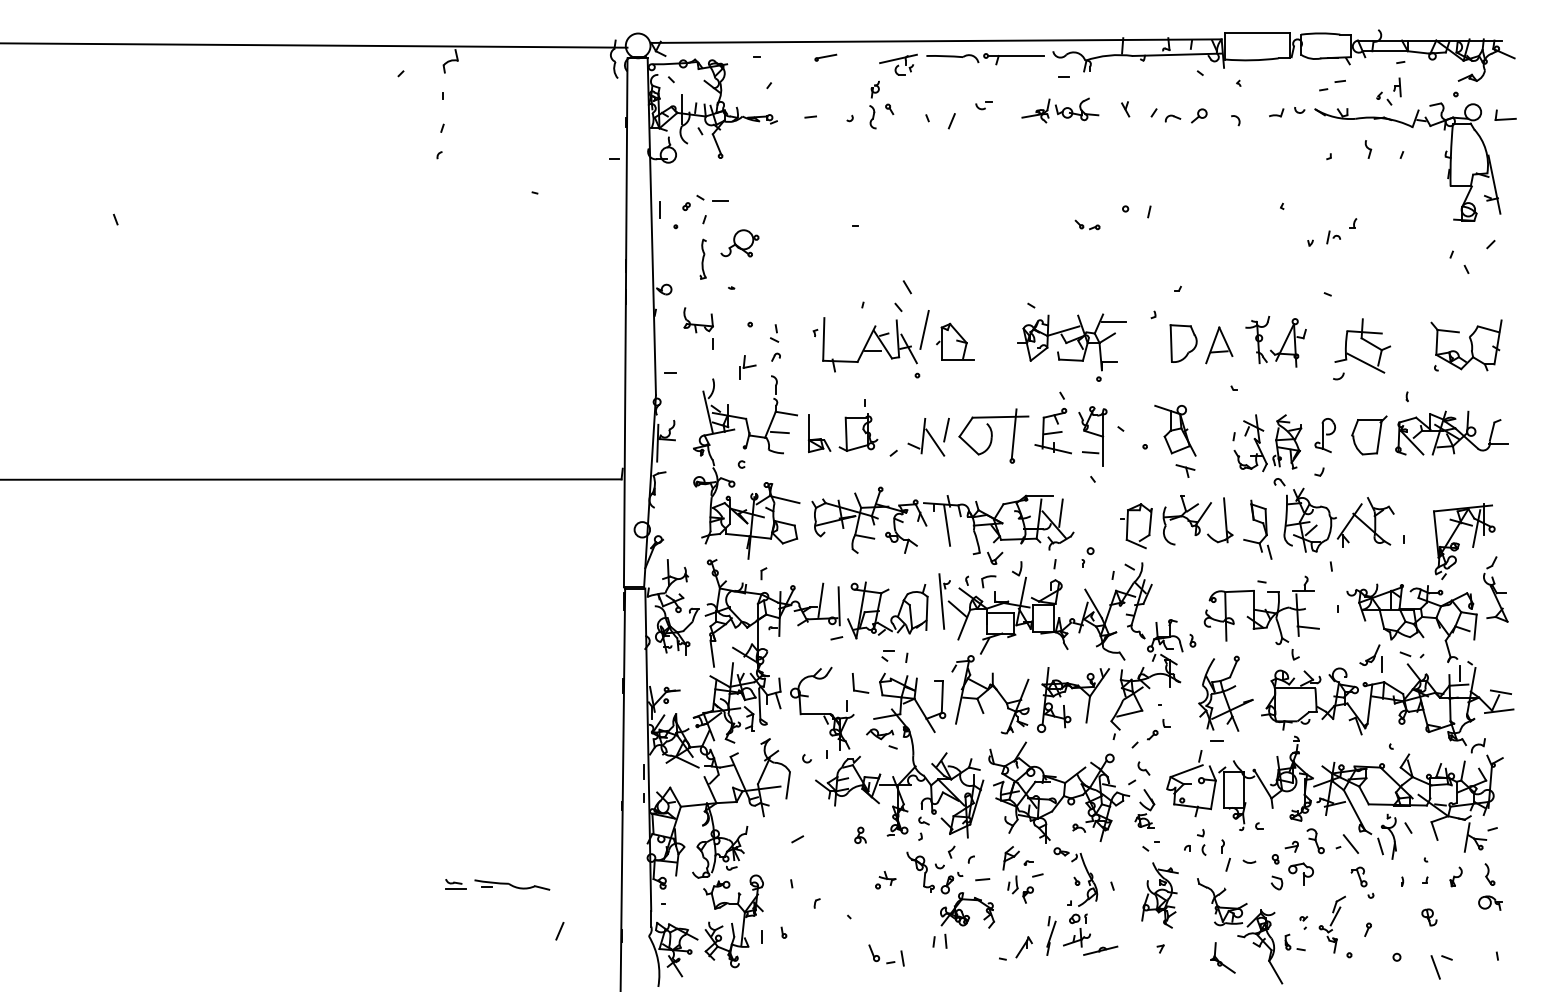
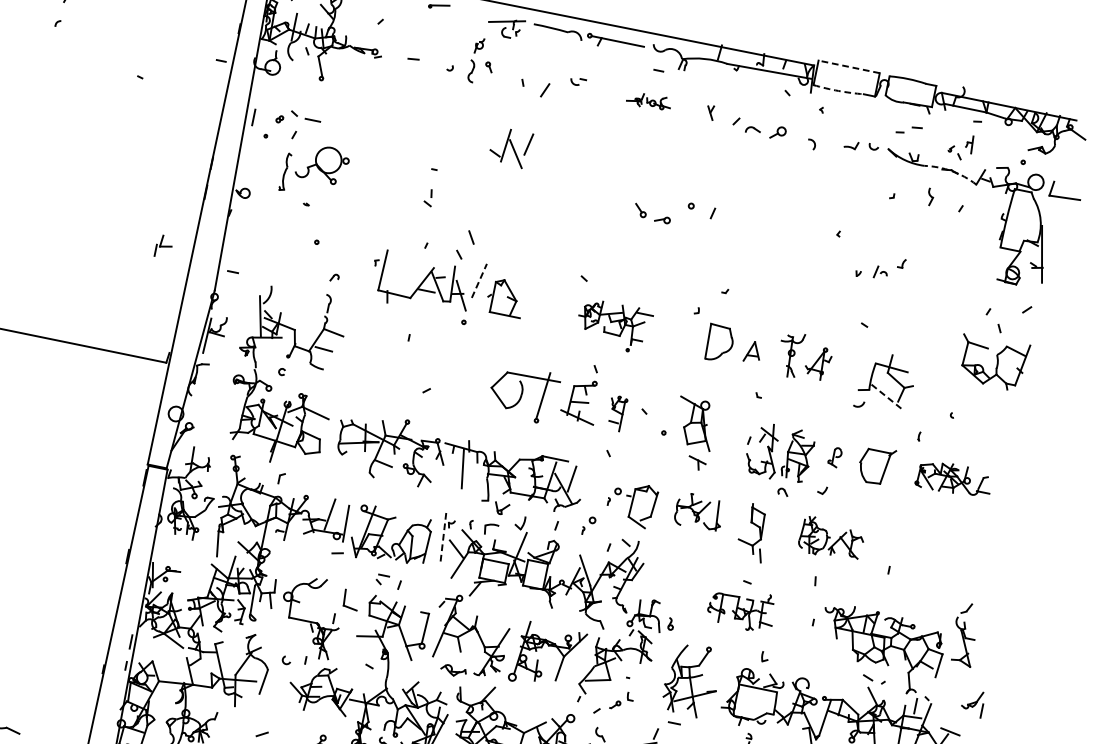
line: (1257, 33) -> (848, 66), solid -> dashed
arc: (1251, 60) -> (838, 91), solid -> dashed
part: (1060, 110) -> (649, 101), size x0.6
part: (1505, 114) -> (1065, 190), size x1.6
arc: (1384, 118) -> (951, 171), solid -> dashed
part: (1087, 224) -> (652, 213), size x1.6
part: (739, 243) -> (322, 164), size x1.4
part: (698, 328) -> (267, 236), removed
line: (924, 329) -> (479, 280), solid -> dashed
part: (774, 333) -> (428, 197), moved
part: (1288, 342) -> (818, 362), size x0.7
part: (1219, 345) -> (753, 352), size x0.6
part: (1466, 345) -> (992, 362), moved
part: (1071, 347) -> (613, 325), size x0.7
line: (1365, 363) -> (886, 397), solid -> dashed
part: (747, 367) -> (163, 246), moved
part: (1451, 432) -> (954, 478), size x0.7
part: (842, 433) -> (382, 362), removed
part: (1325, 435) -> (835, 457), size x0.6
part: (928, 436) -> (510, 147), moved
part: (1092, 436) -> (616, 413), size x0.6
part: (1338, 519) -> (831, 538), size x0.6
part: (1197, 520) -> (698, 512), size x0.7
part: (1107, 522) -> (613, 496), added
part: (1464, 541) -> (945, 583), removed
line: (941, 602) -> (442, 539), solid -> dashed
part: (1261, 610) -> (741, 609), size x0.6
part: (1370, 658) -> (972, 703), moved
part: (880, 734) -> (453, 671), moved

